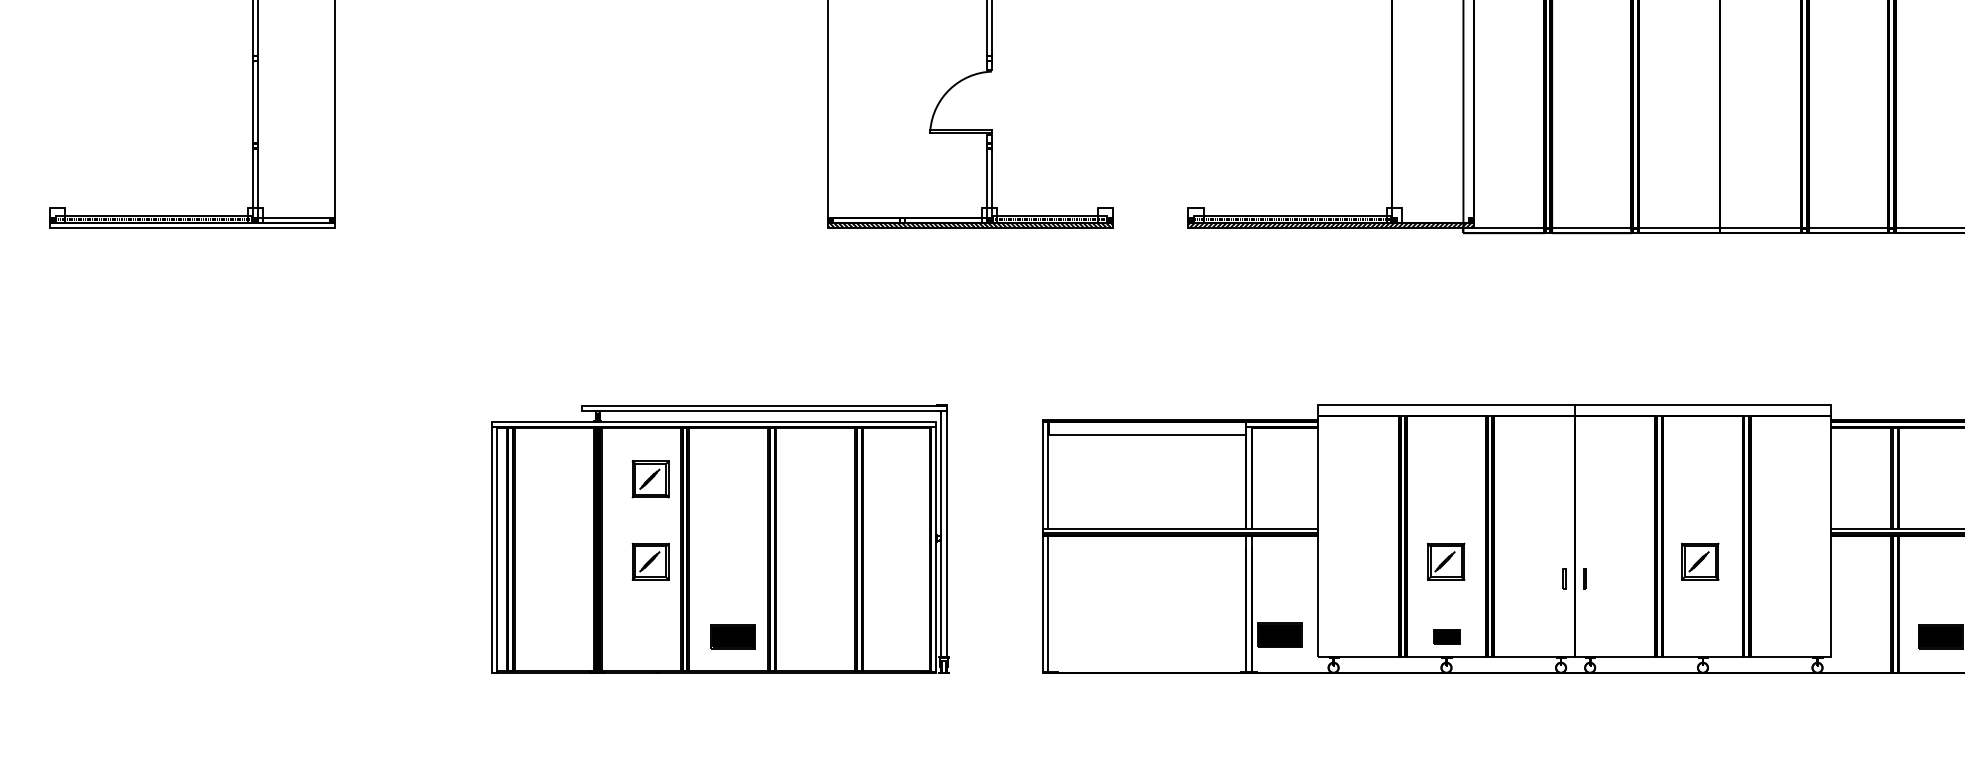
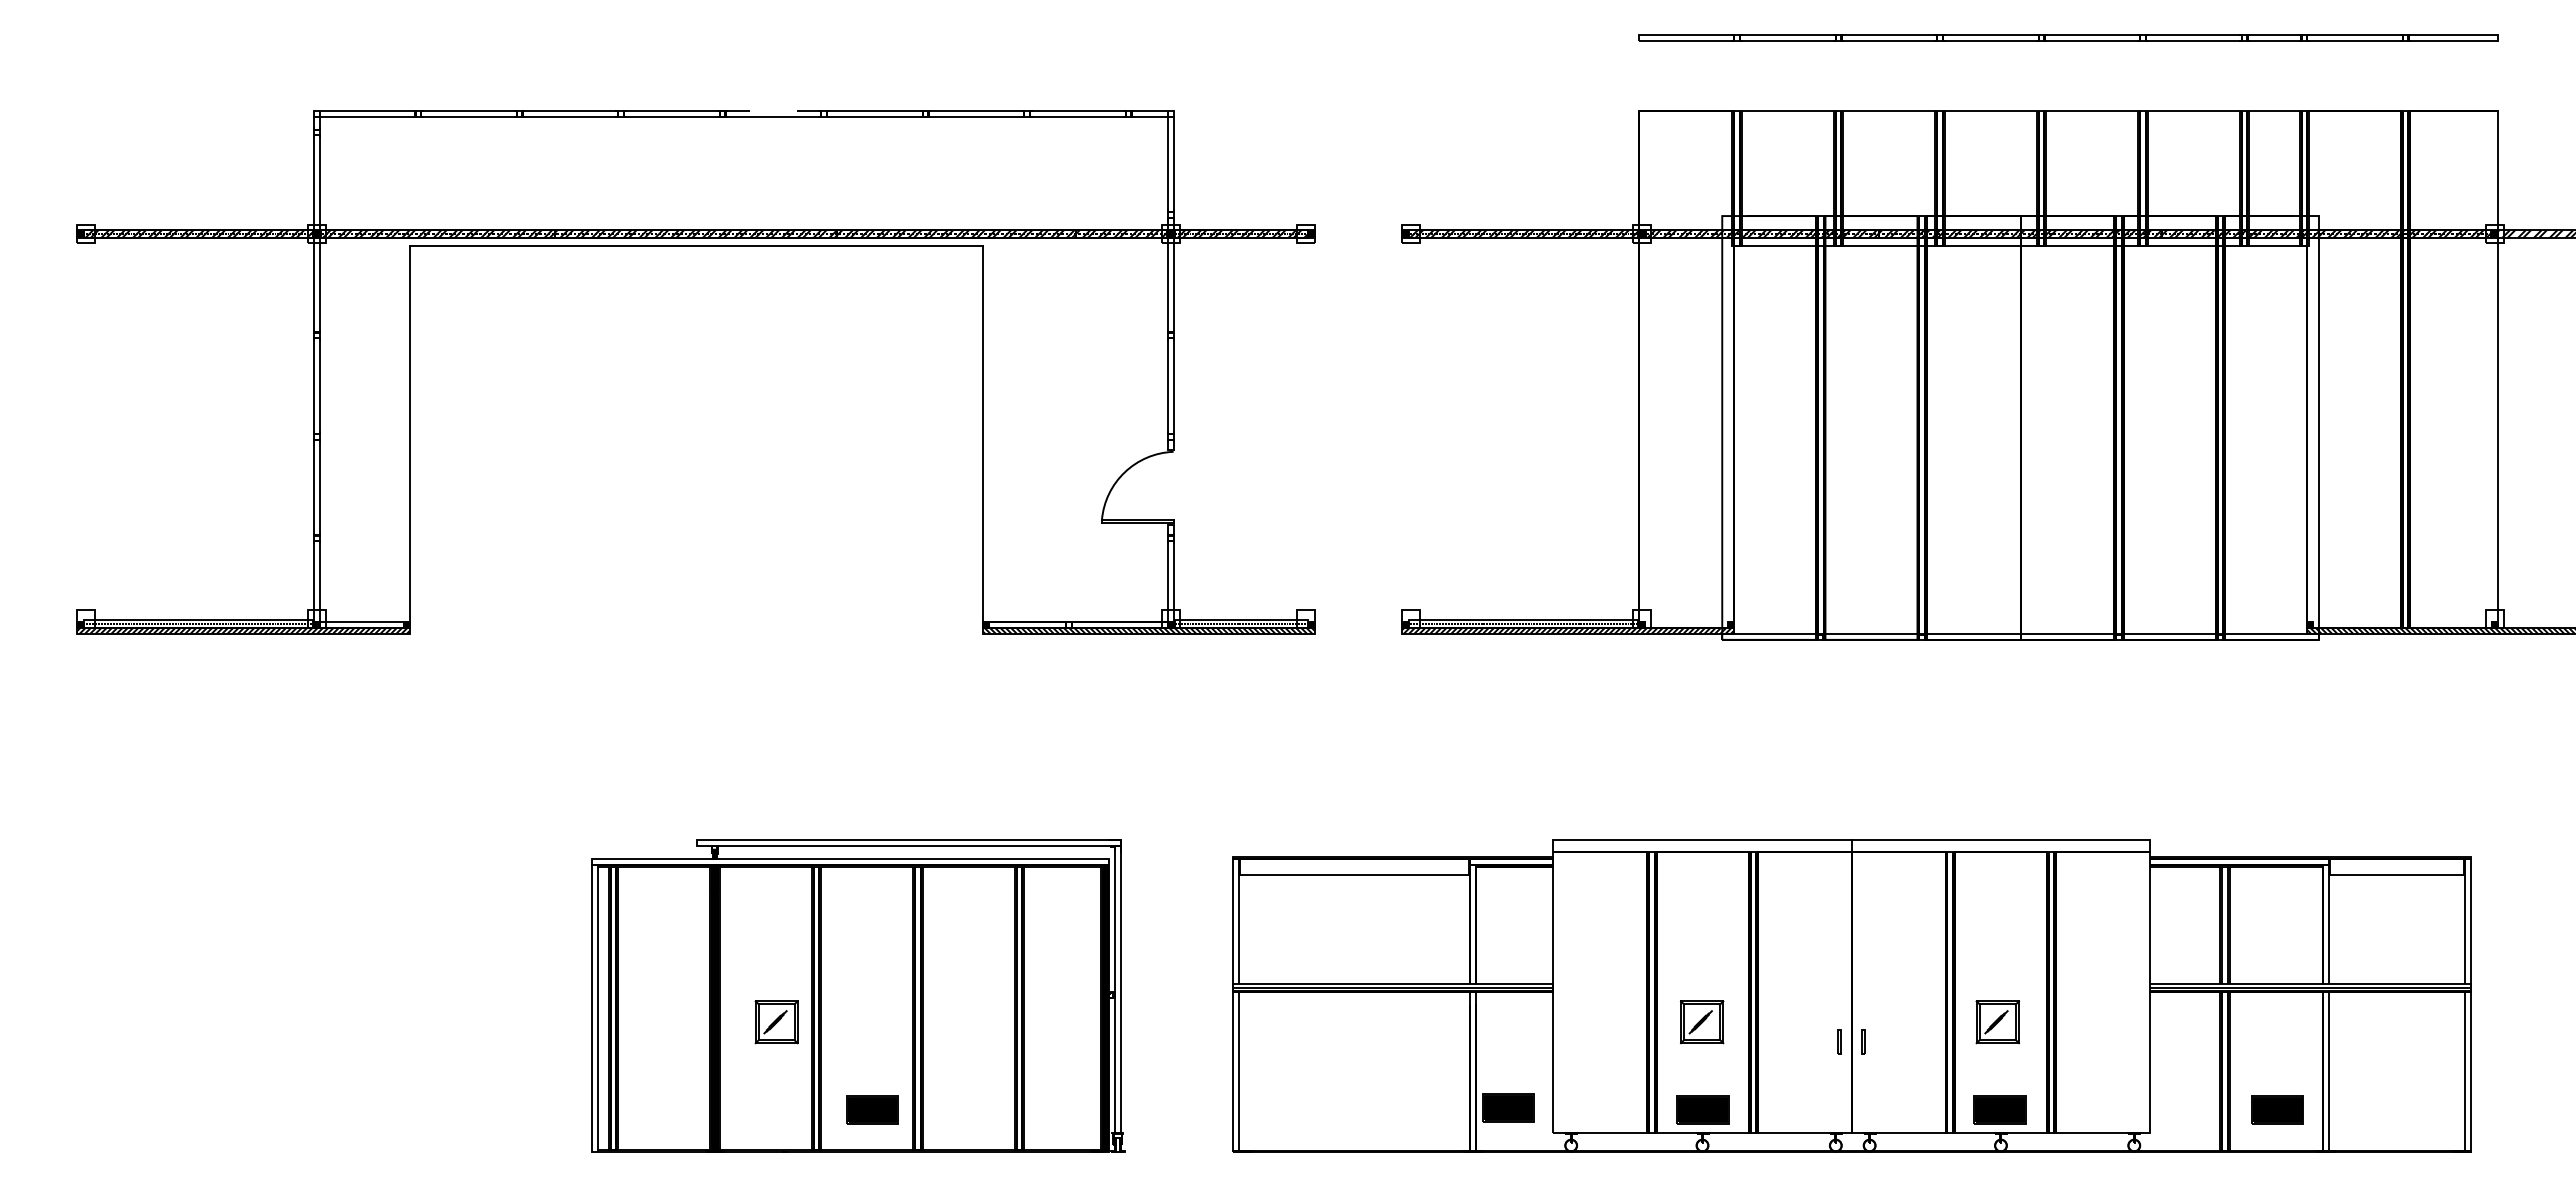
hatch: (192, 225) -> (243, 630), added
part: (650, 479) -> (776, 926), removed
hatch: (933, 549) -> (1105, 1007), added
part: (1446, 636) -> (1702, 1109), size x1.67
part: (1701, 636) -> (1999, 1109), added

